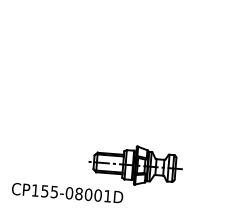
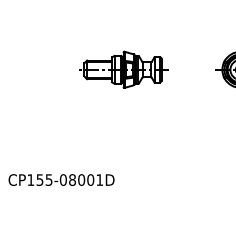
part: (135, 165) -> (123, 69), moved

